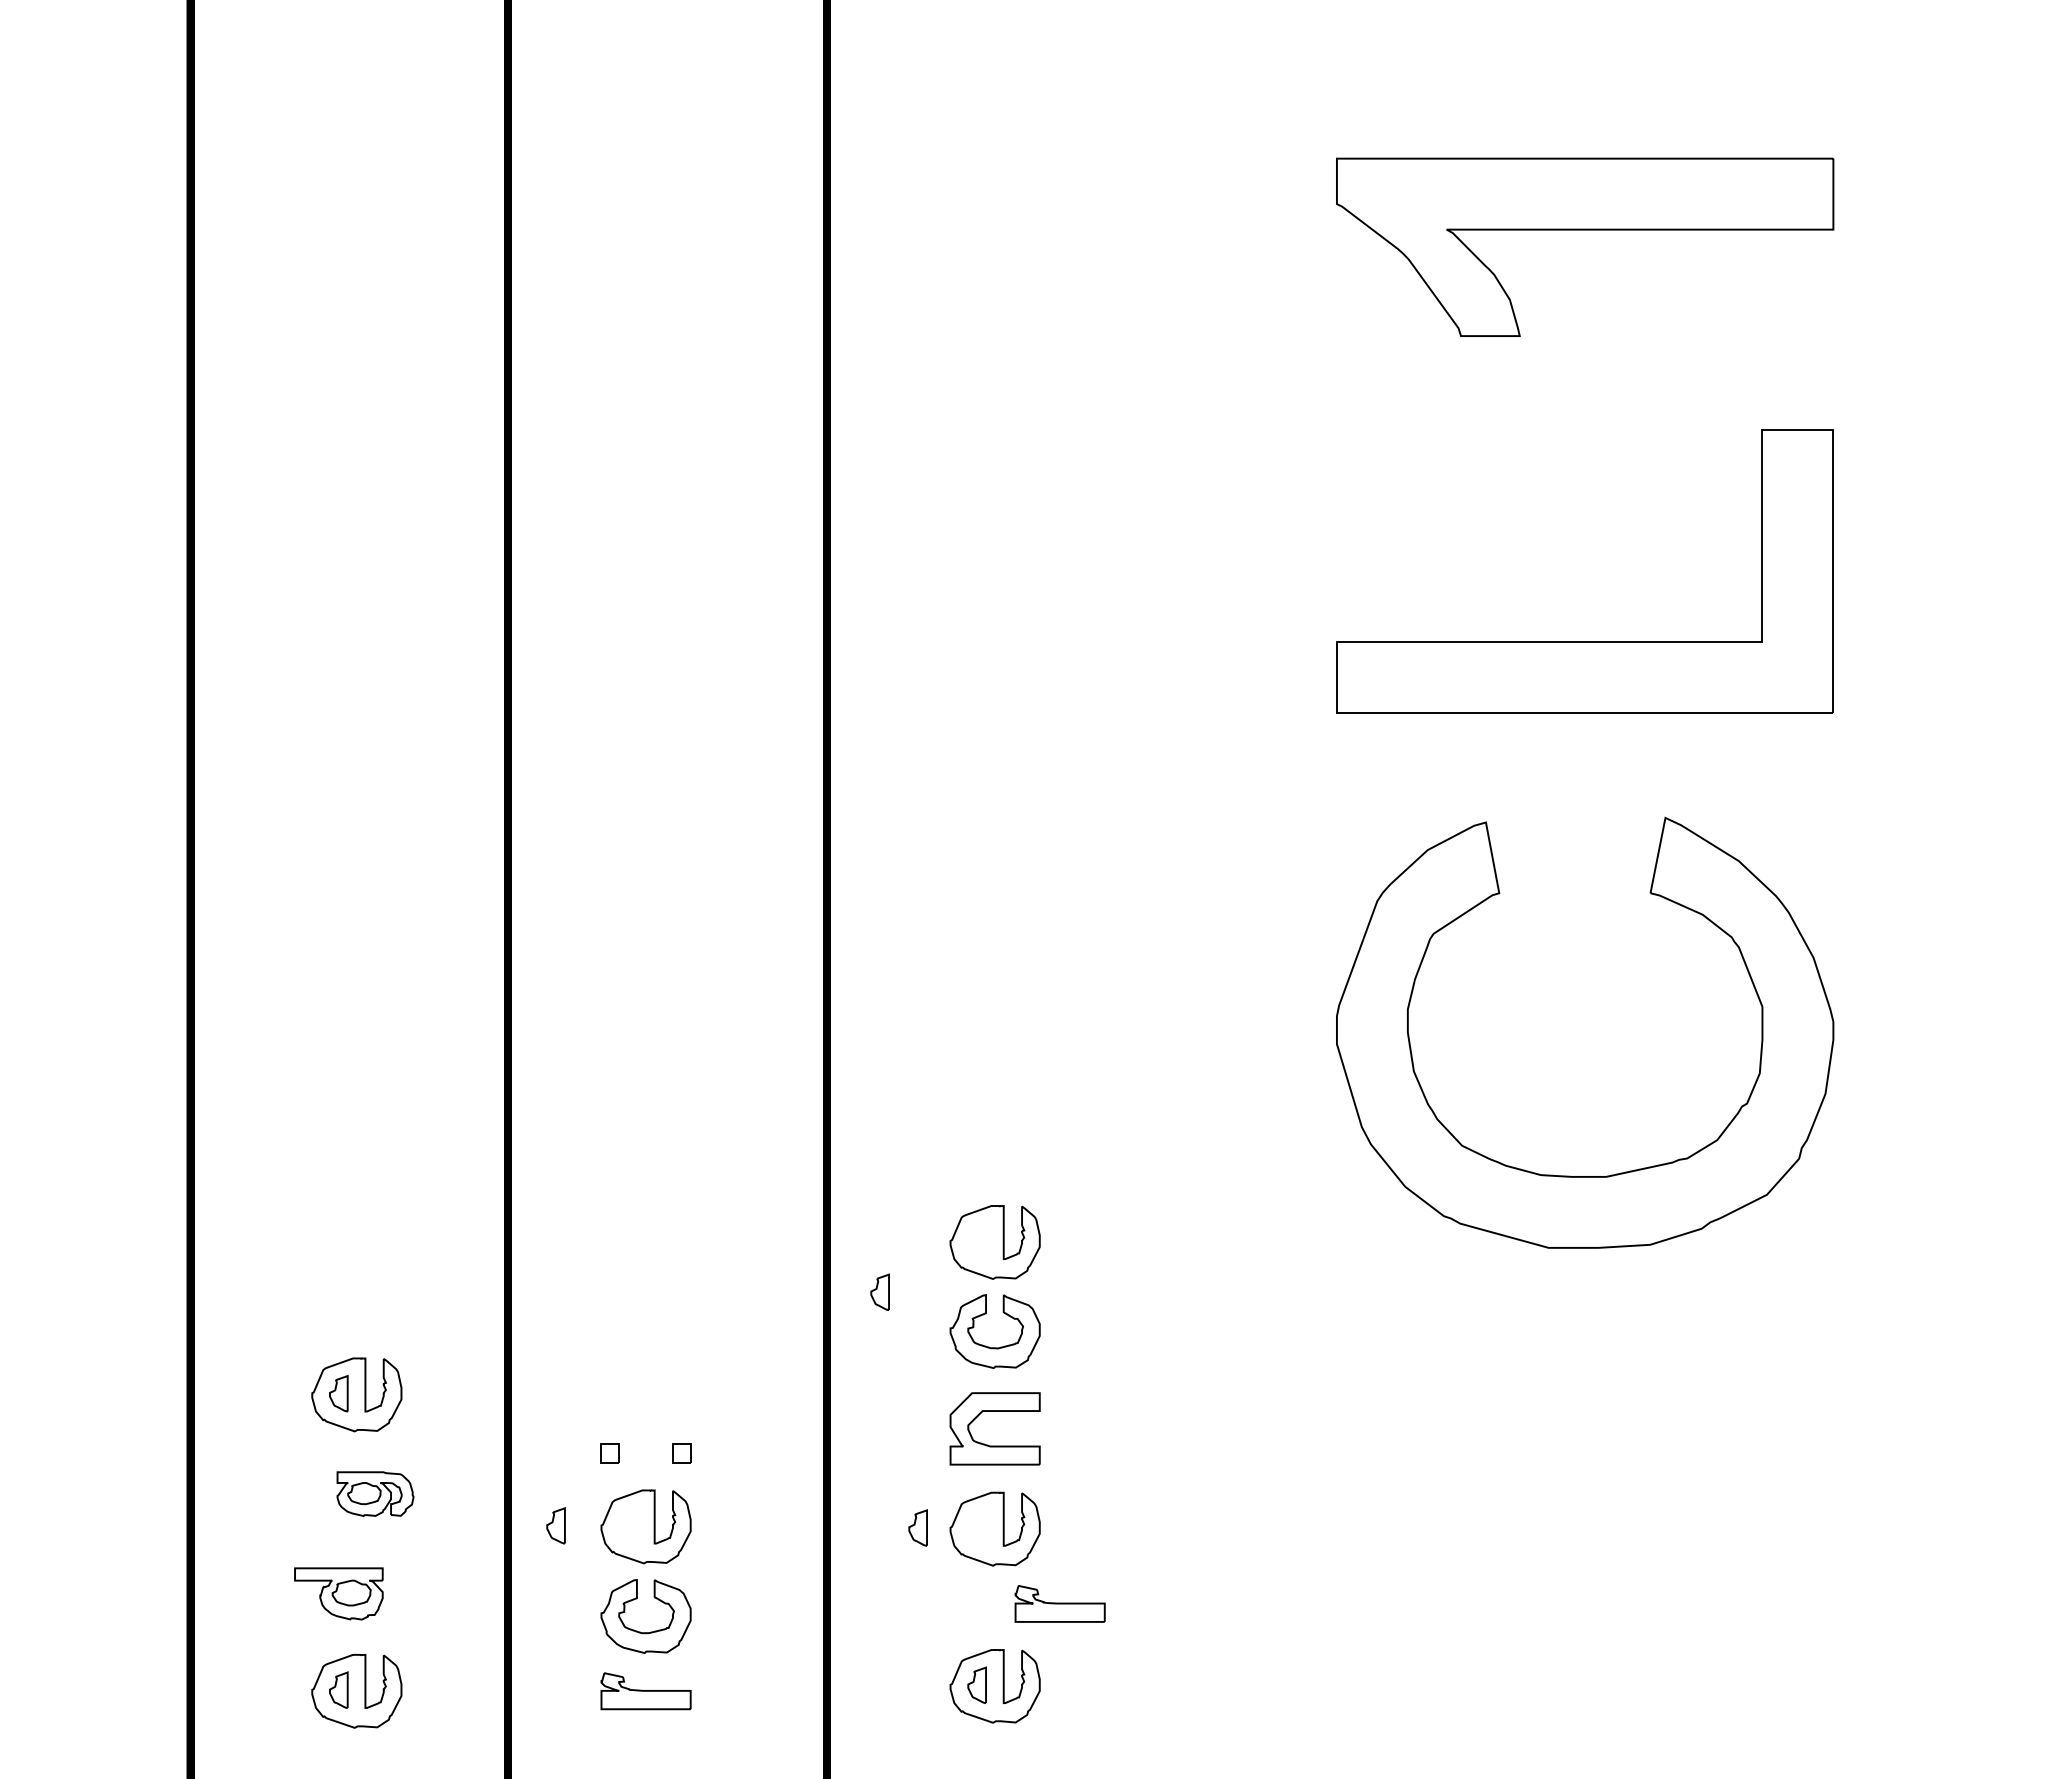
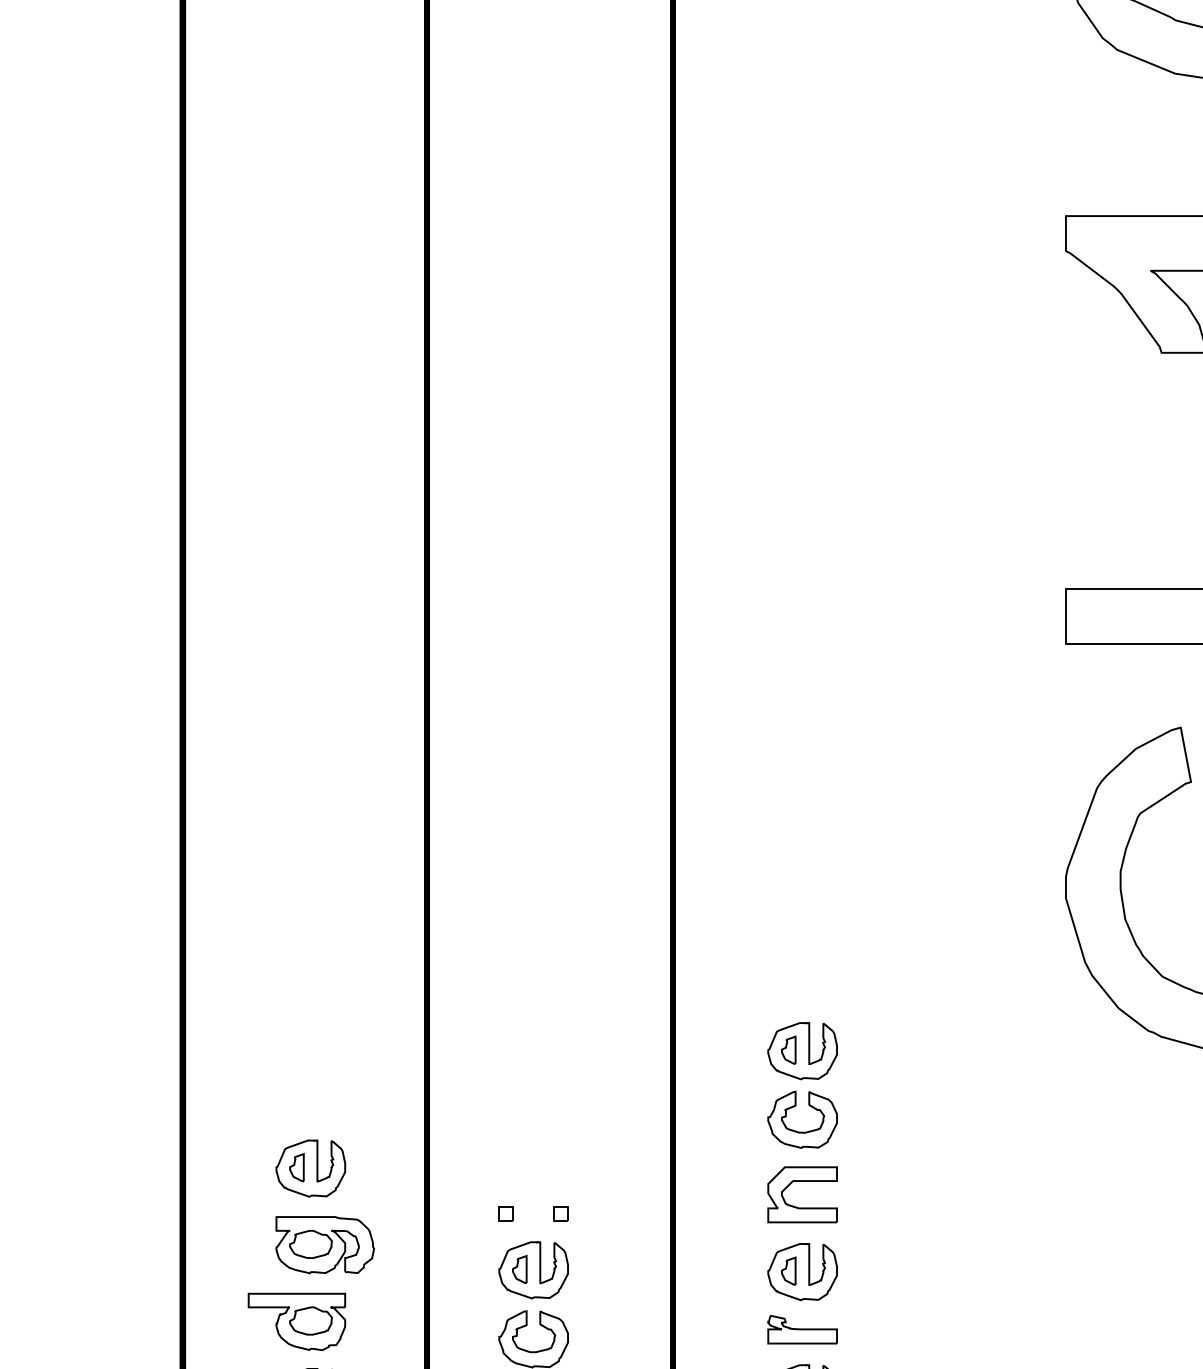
part: (879, 1291) -> (788, 1049), moved
part: (375, 1493) -> (325, 1244), size x1.67
part: (555, 1525) -> (519, 1269), moved
part: (917, 1527) -> (788, 1270), moved
part: (338, 1593) -> (296, 1321), size x1.43
part: (1059, 1603) -> (802, 1329), moved

